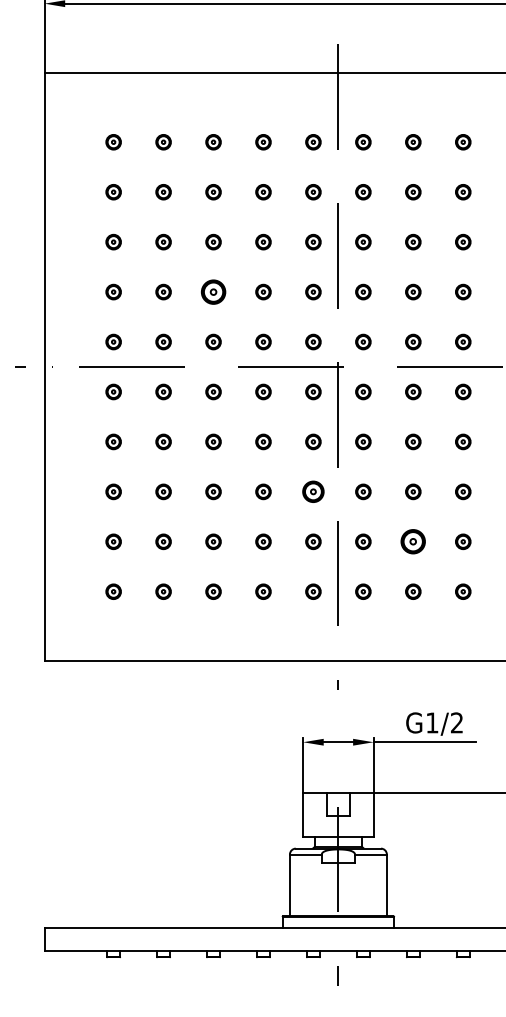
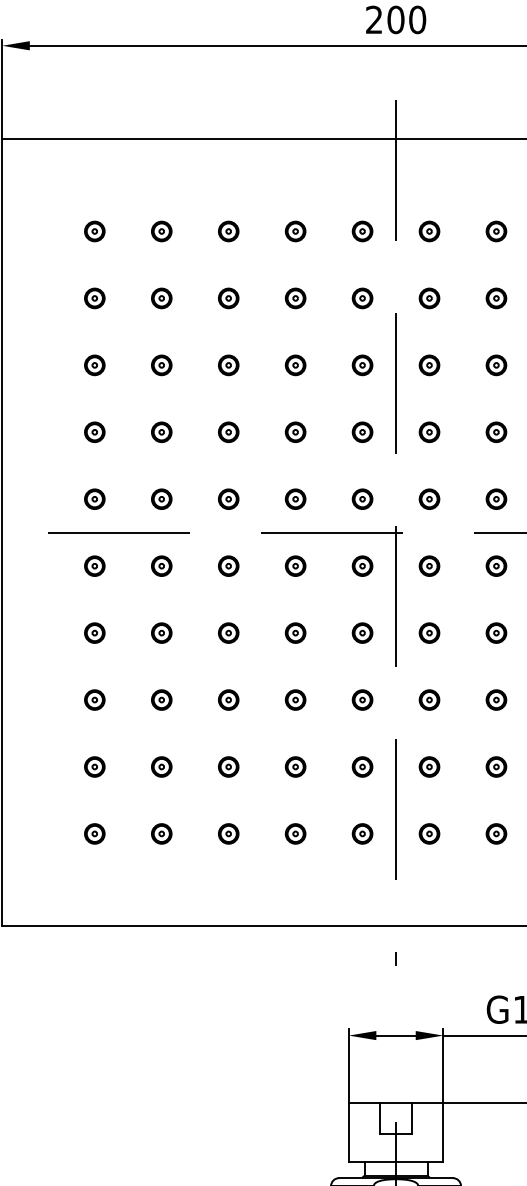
part: (213, 291) -> (228, 431), size x0.62
part: (313, 491) -> (362, 699), size x0.71
part: (413, 541) -> (496, 766), size x0.62

